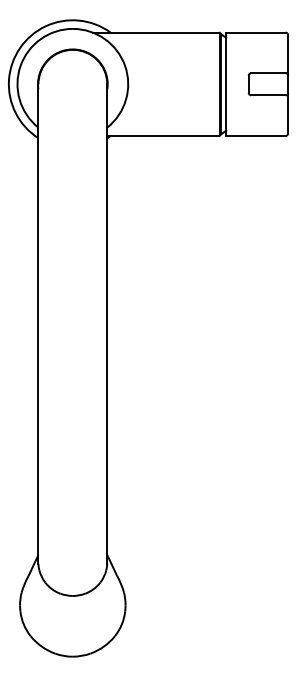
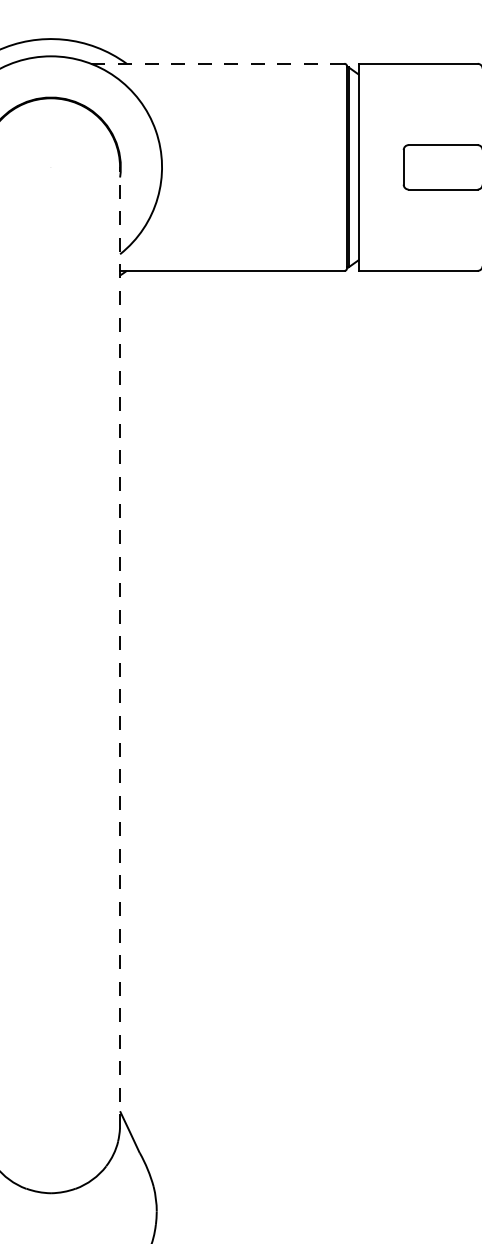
line: (155, 32) -> (216, 63), solid -> dashed
line: (107, 323) -> (120, 646), solid -> dashed

